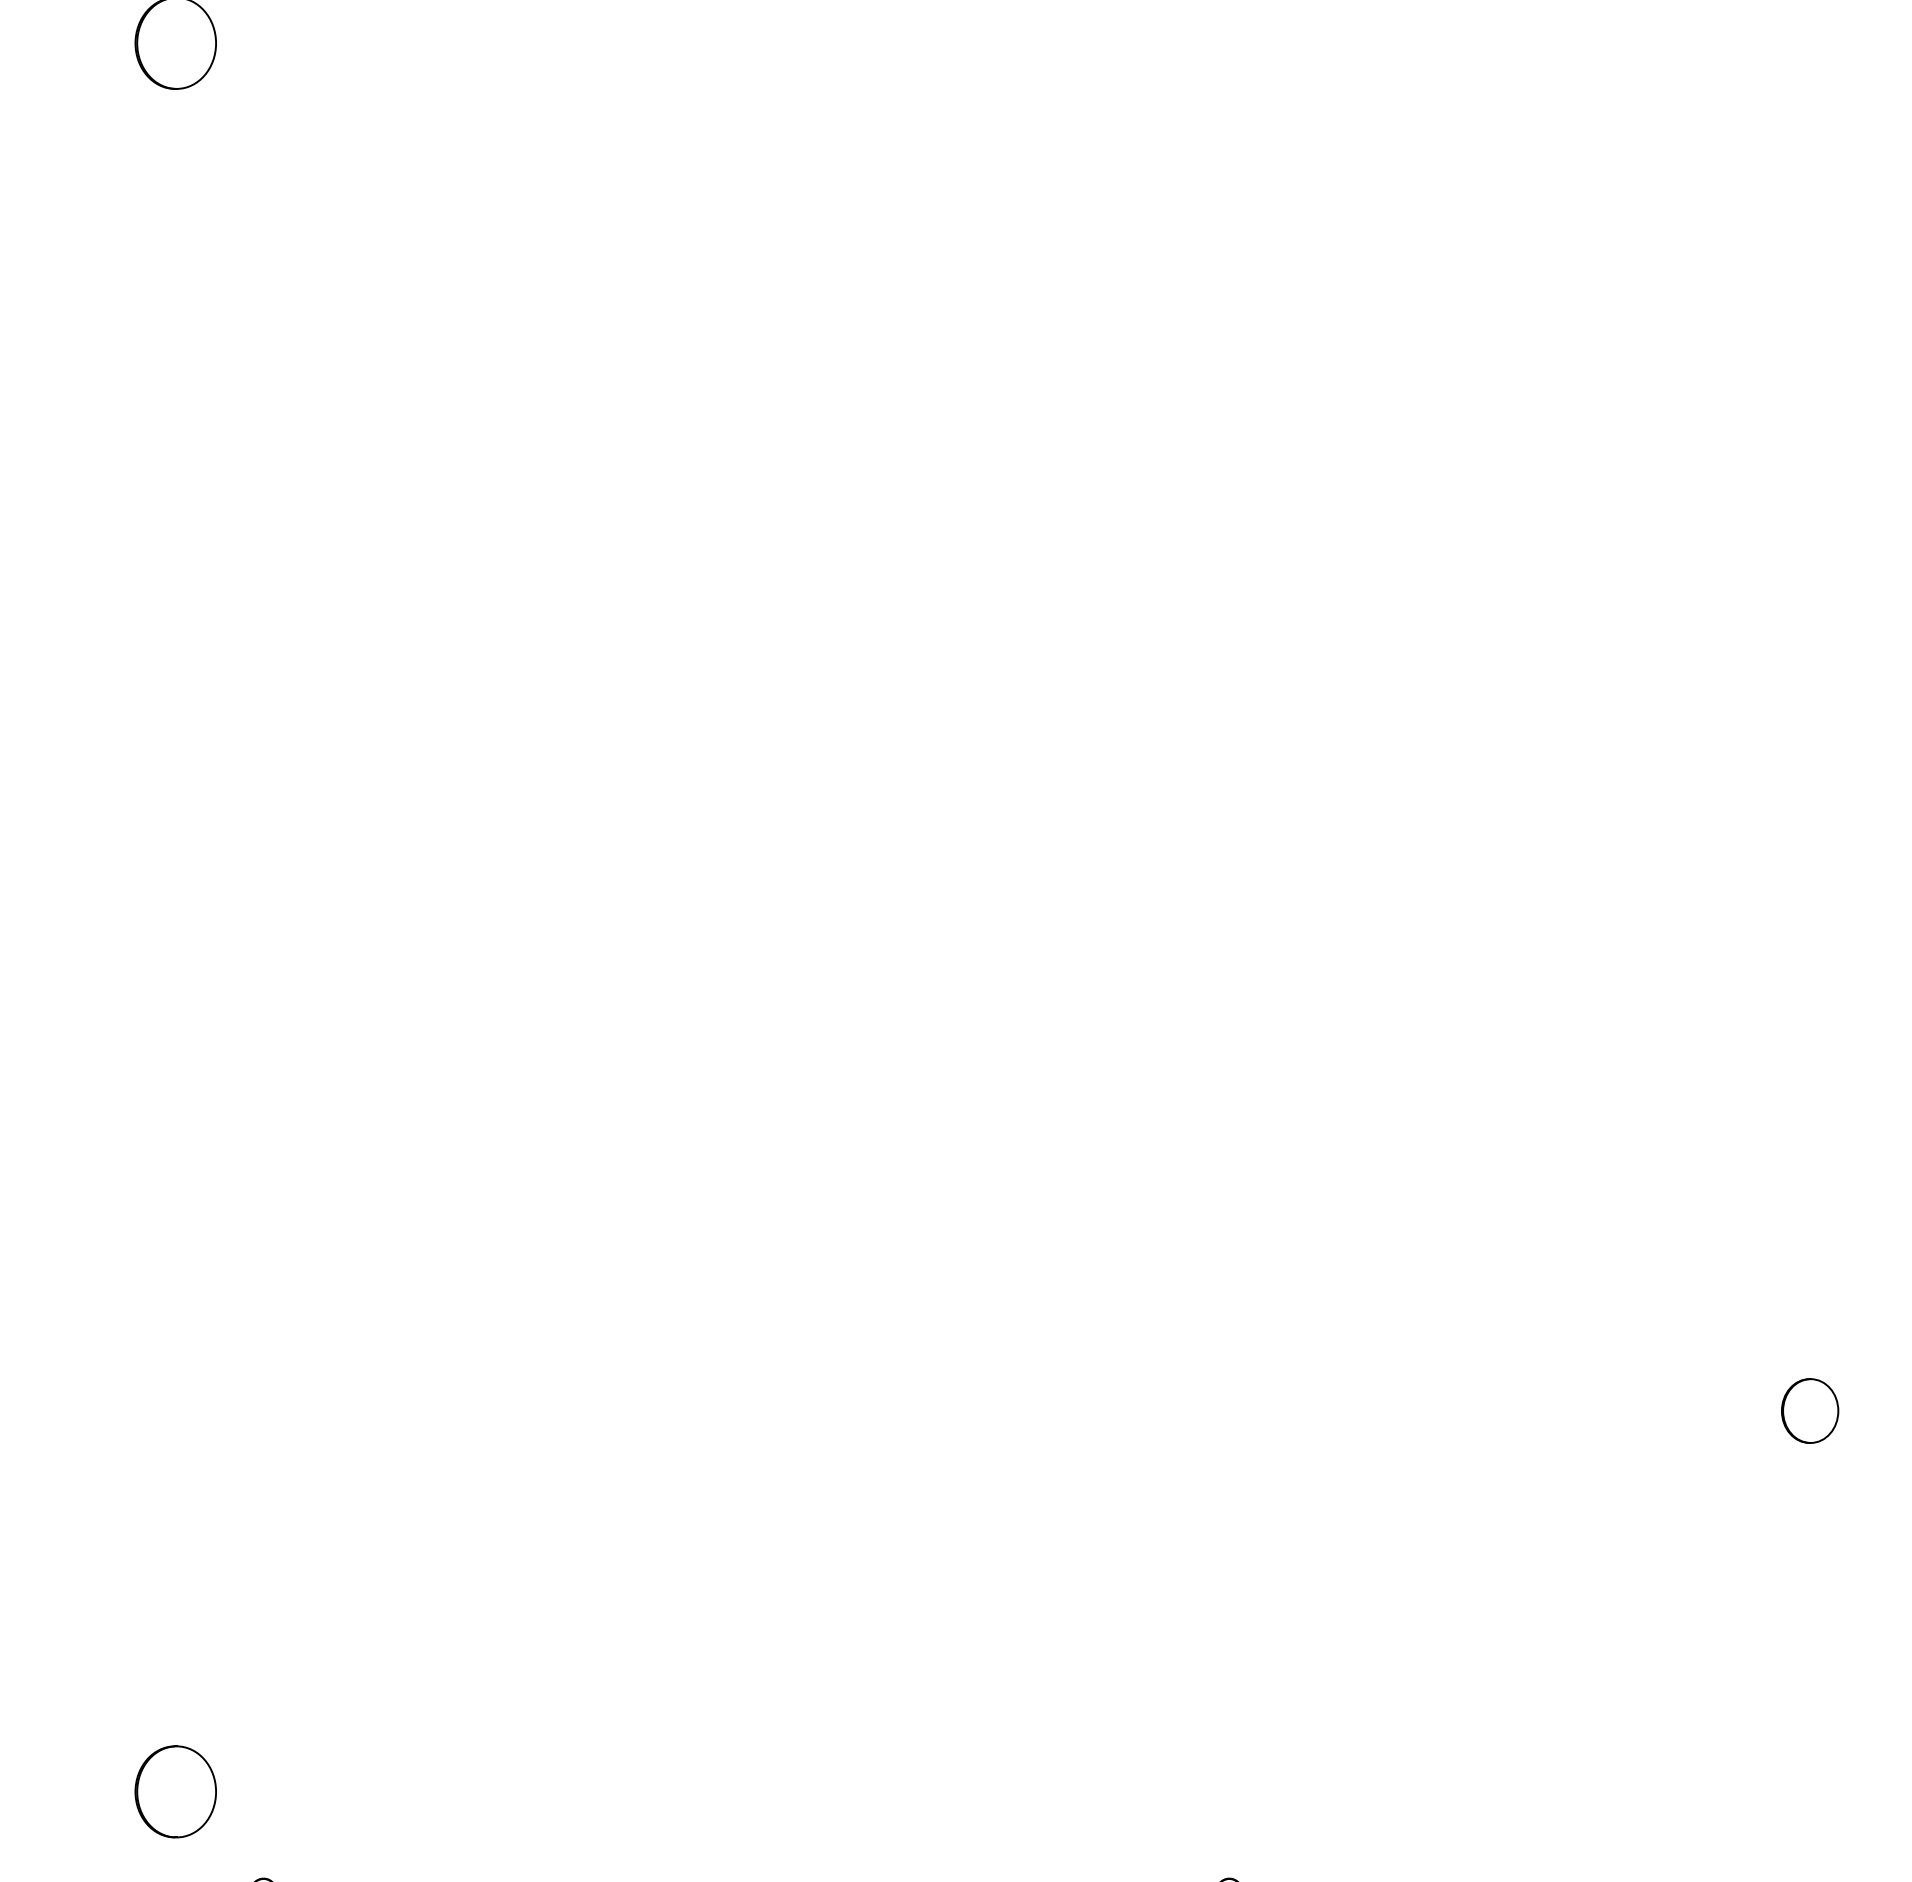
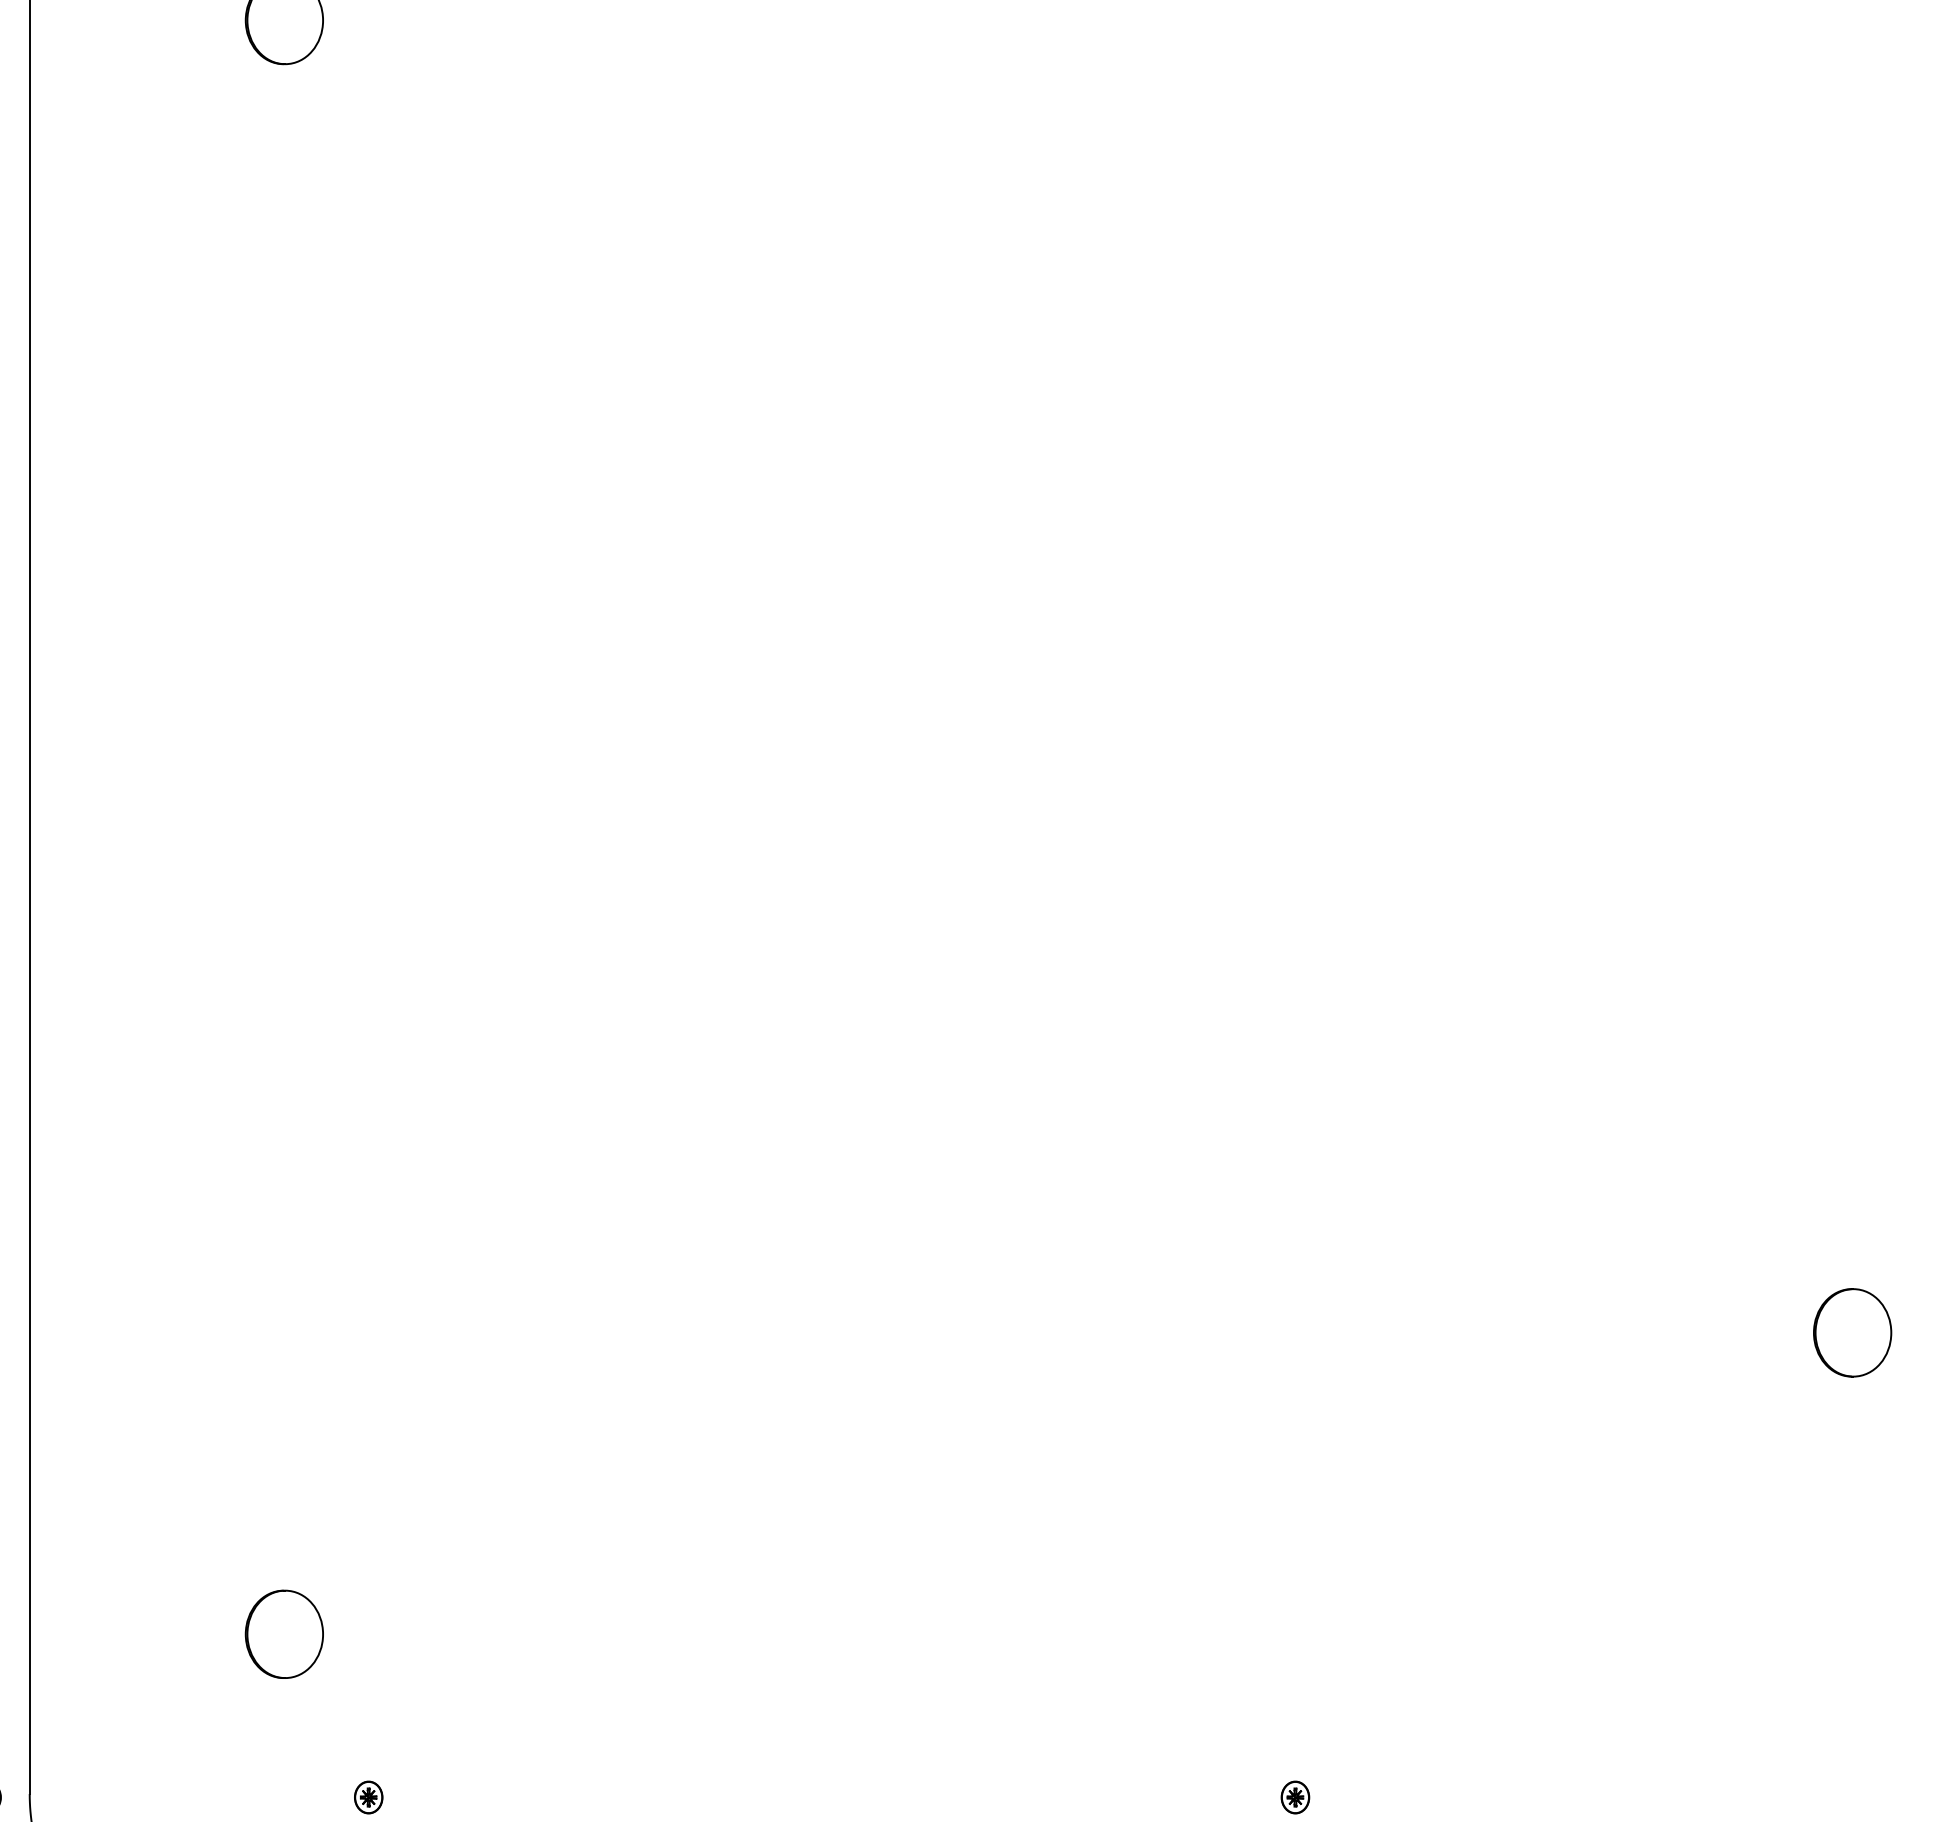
part: (1809, 1410) -> (1852, 1332), size x1.43
part: (174, 1790) -> (283, 1633), moved

